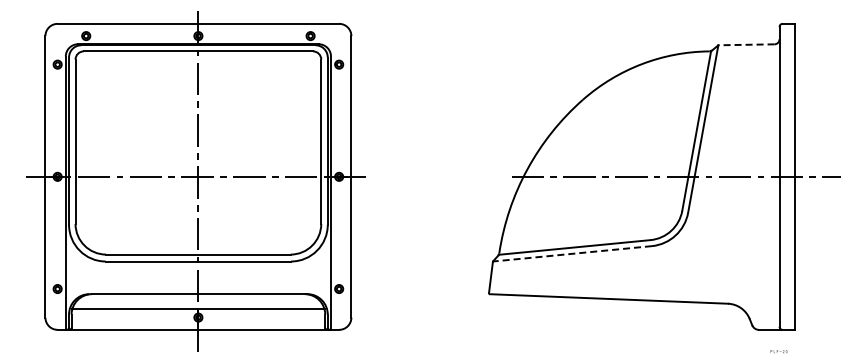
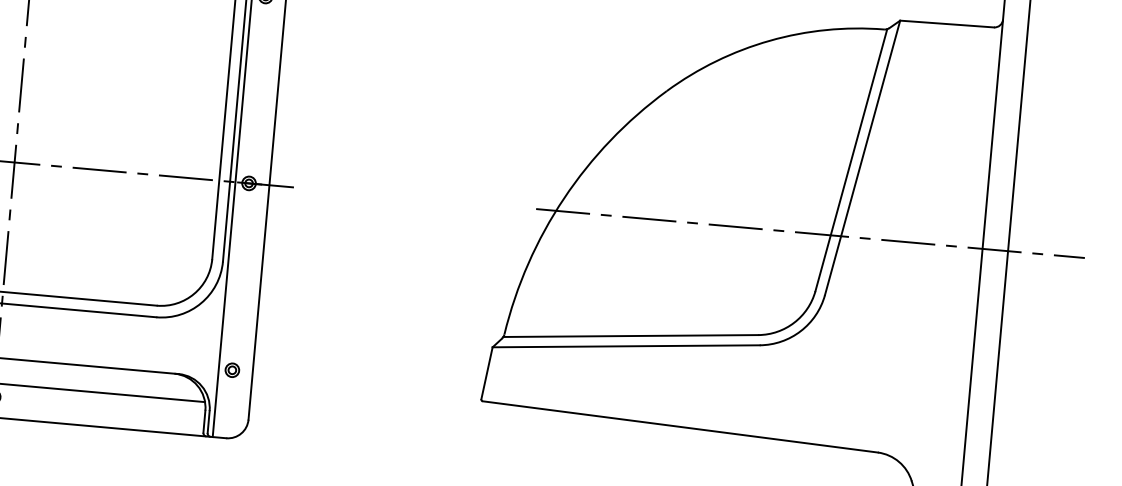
line: (746, 44) -> (947, 23), dashed -> solid
line: (572, 253) -> (626, 345), dashed -> solid

